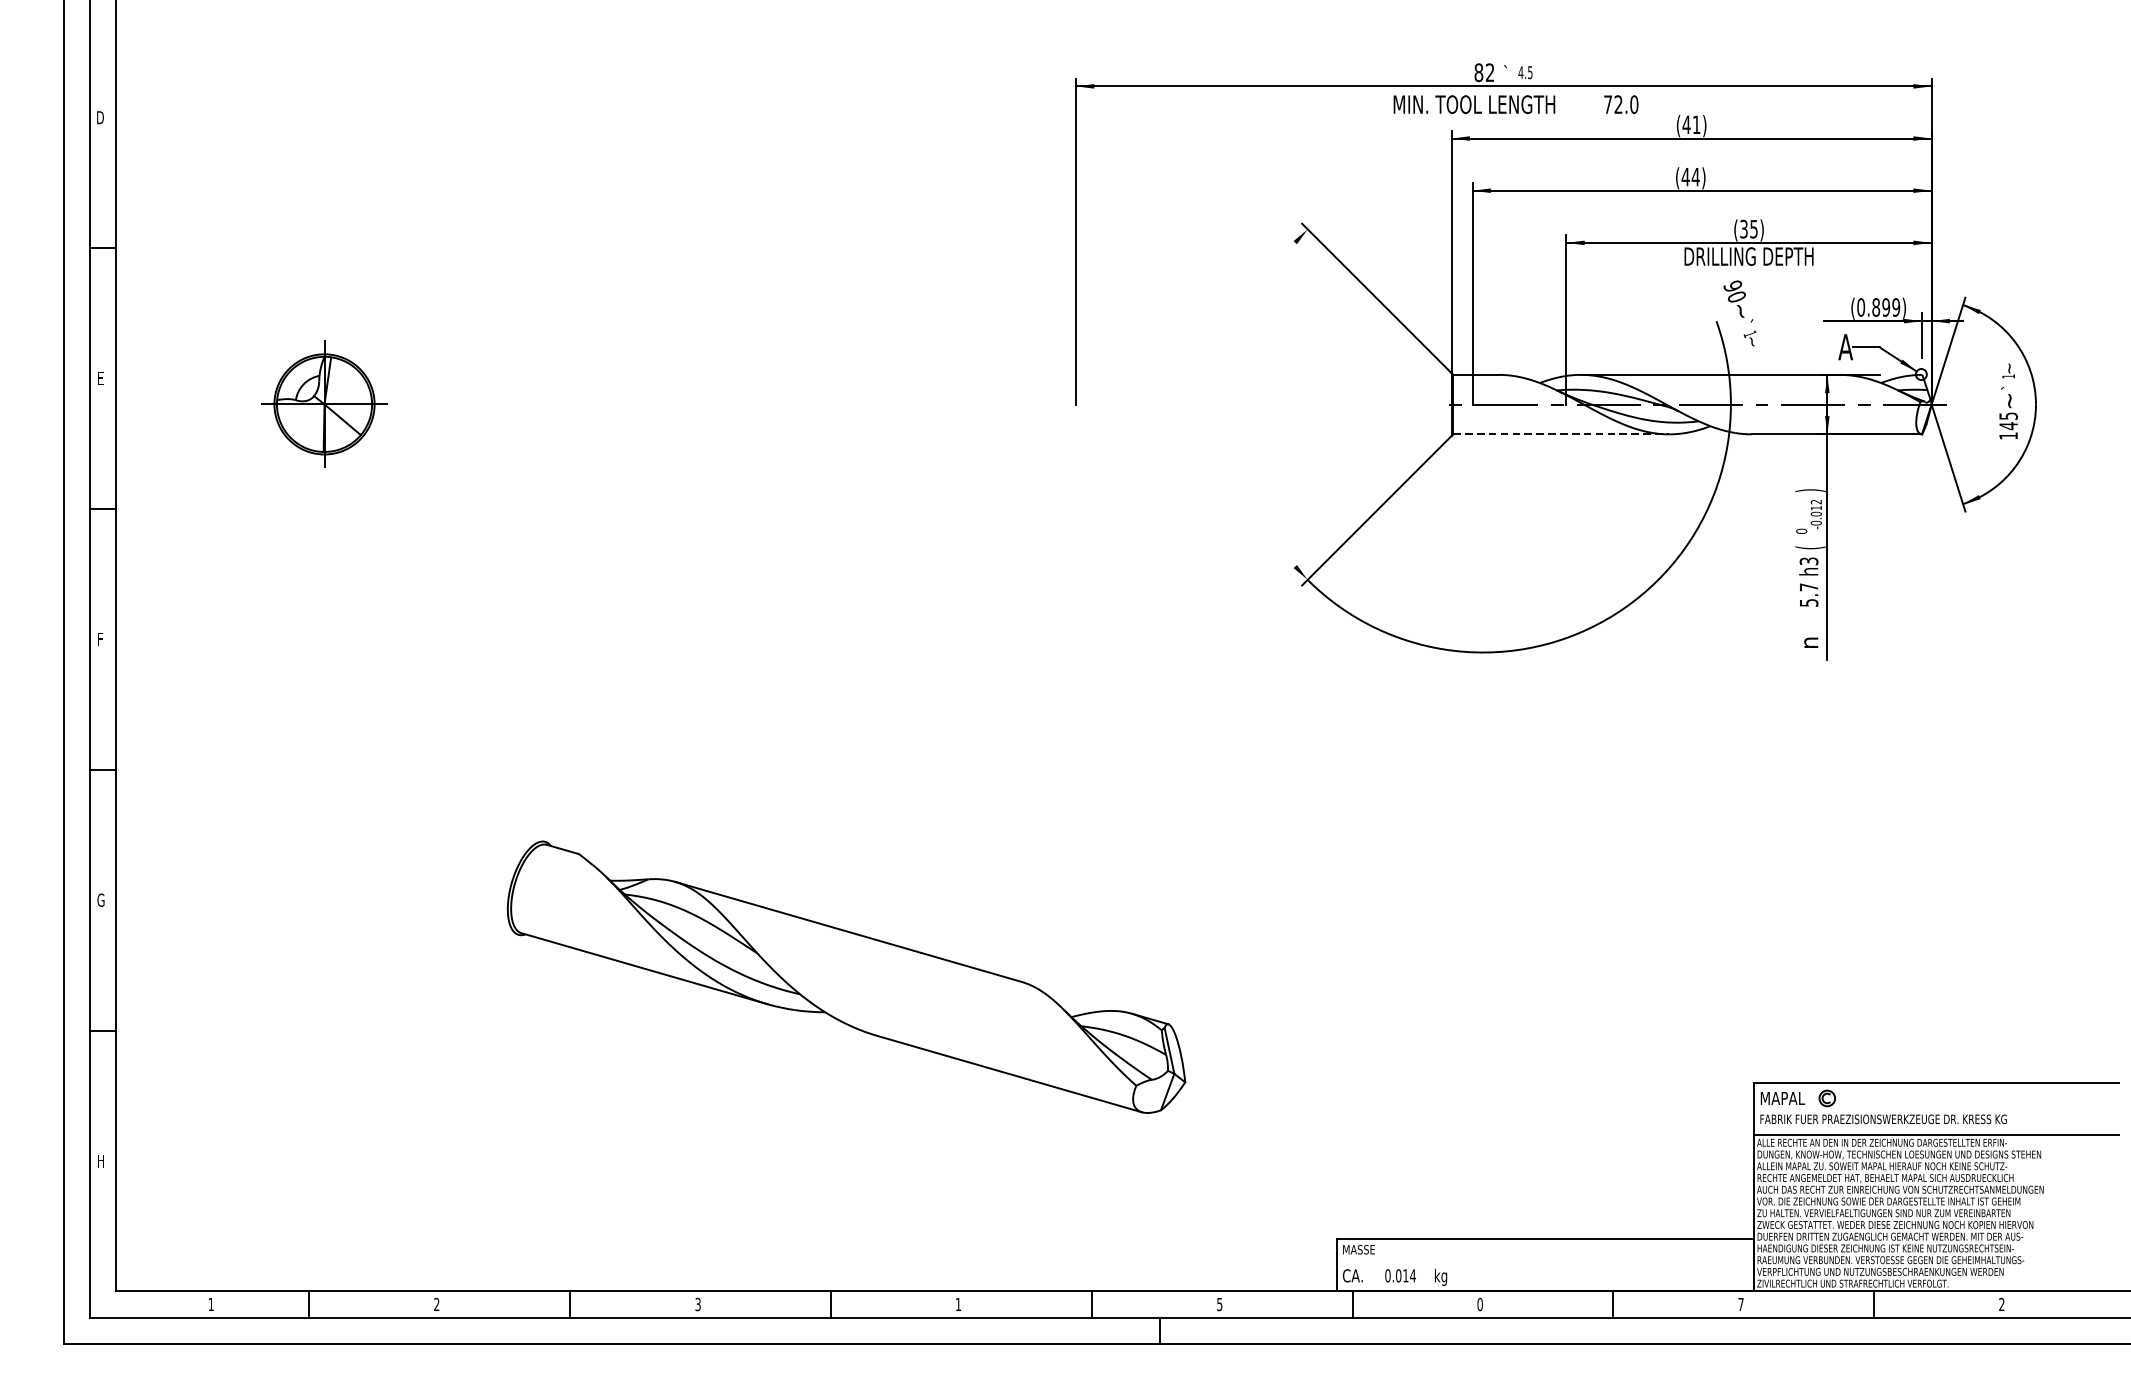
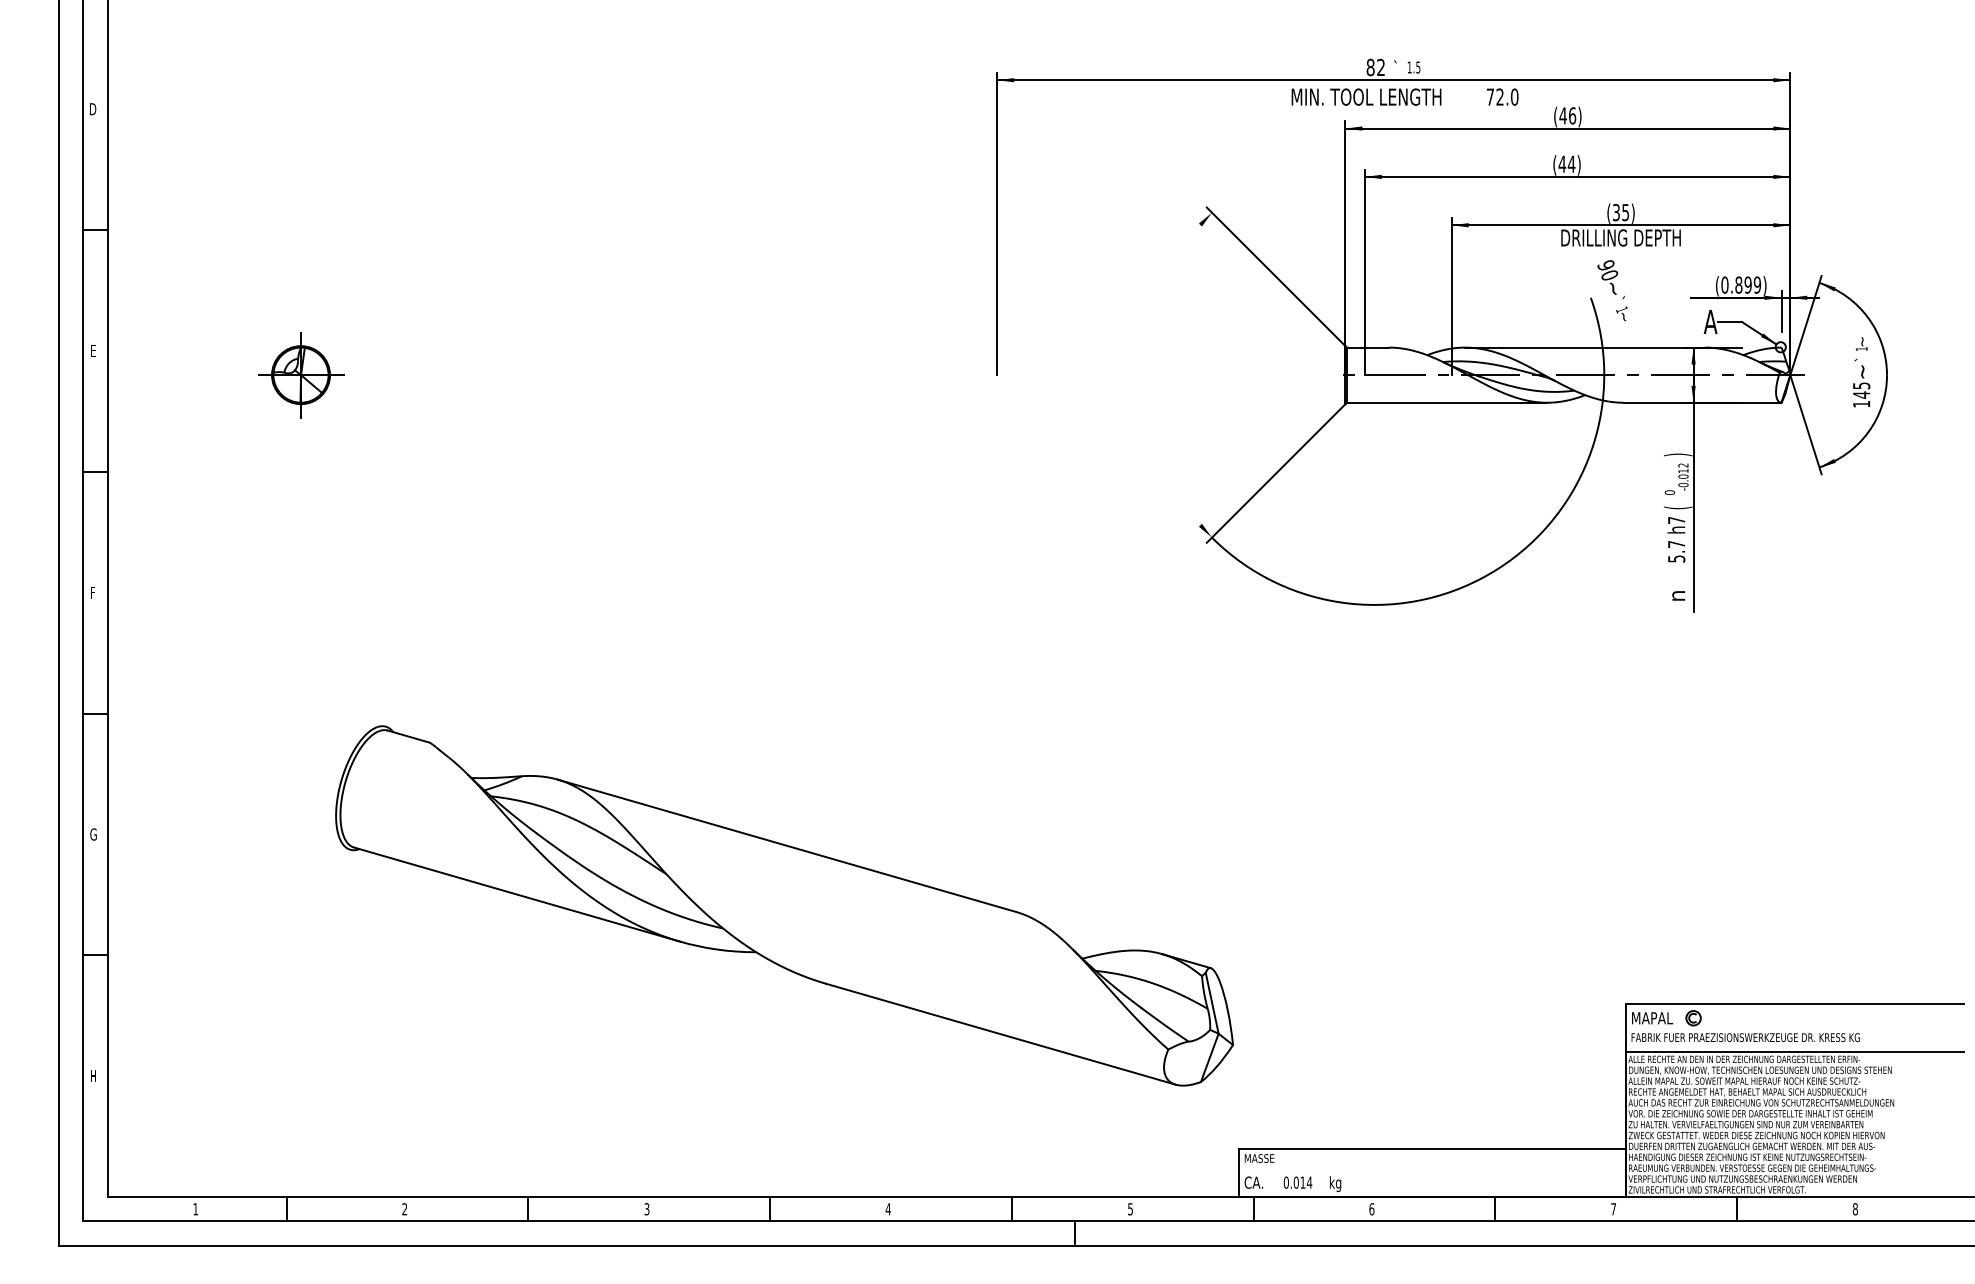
text: (1520, 72) -> (1409, 67), 4.5 -> 1.5
text: (1696, 124) -> (1572, 115), (41) -> (46)
part: (325, 404) -> (301, 375), size x0.62
line: (1561, 434) -> (1447, 402), dashed -> solid
text: (1808, 561) -> (1676, 520), h3 -> h7
part: (846, 976) -> (784, 905), size x1.43
text: (1479, 1303) -> (1371, 1208), 0 -> 6
text: (957, 1304) -> (887, 1209), 1 -> 4
text: (2000, 1304) -> (1854, 1209), 2 -> 8

